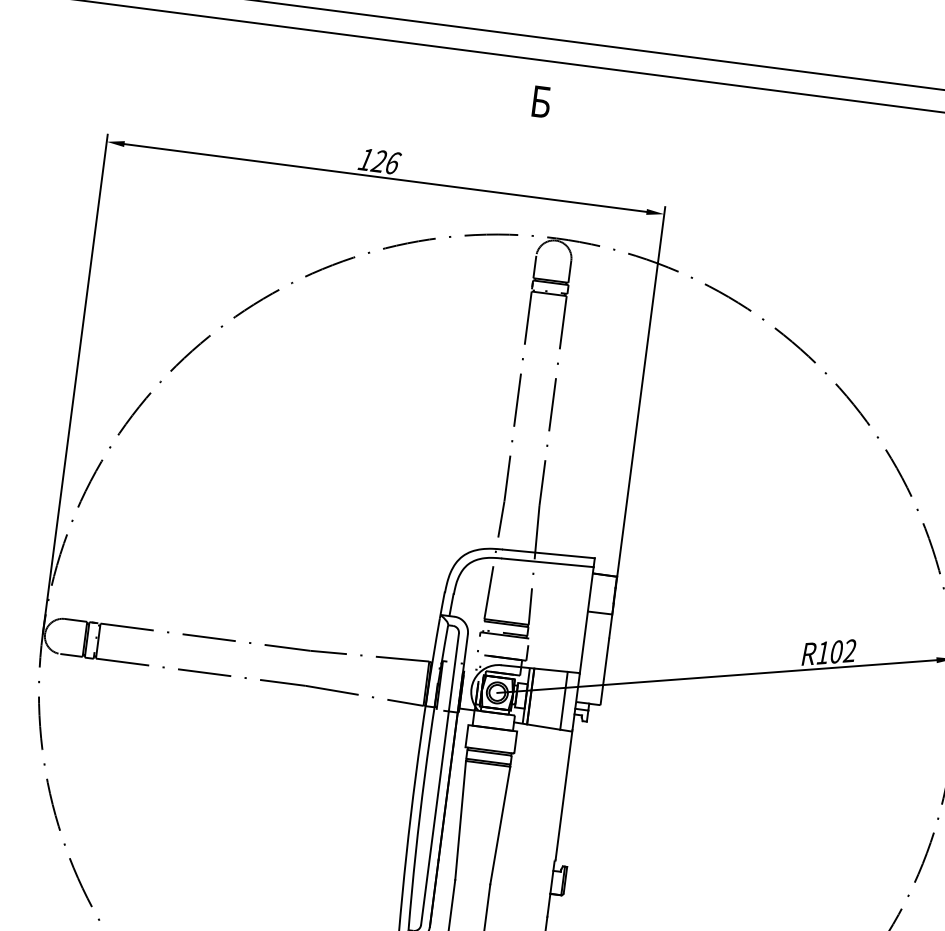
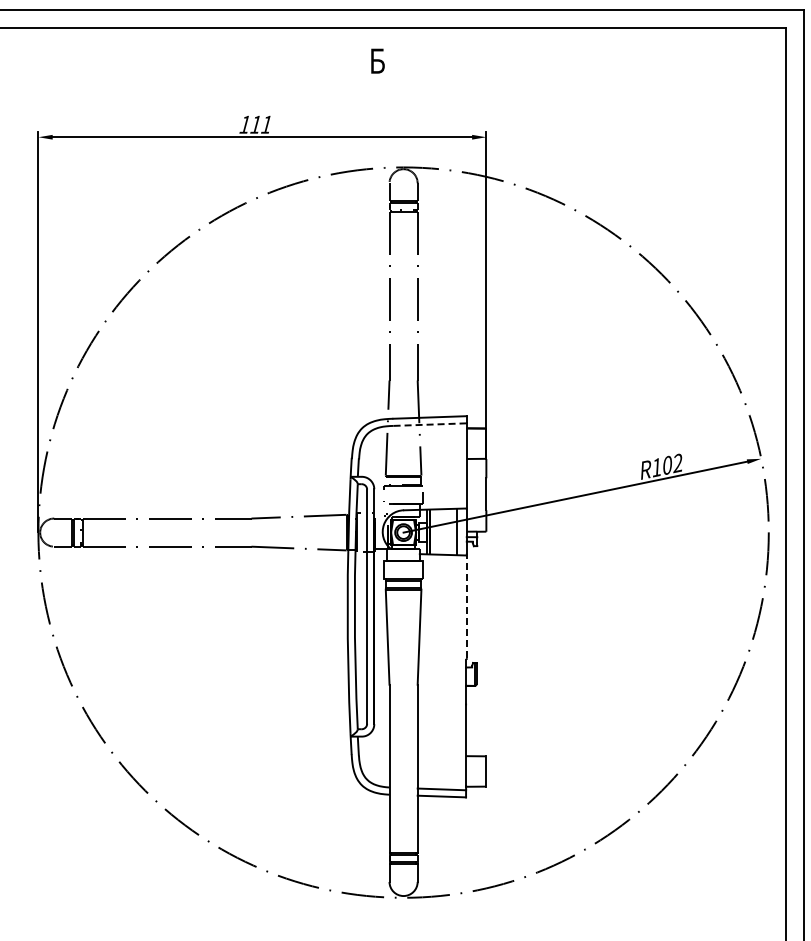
text: (385, 161) -> (260, 124), 126 -> 111
line: (548, 562) -> (430, 424), solid -> dashed
line: (563, 795) -> (466, 606), solid -> dashed

